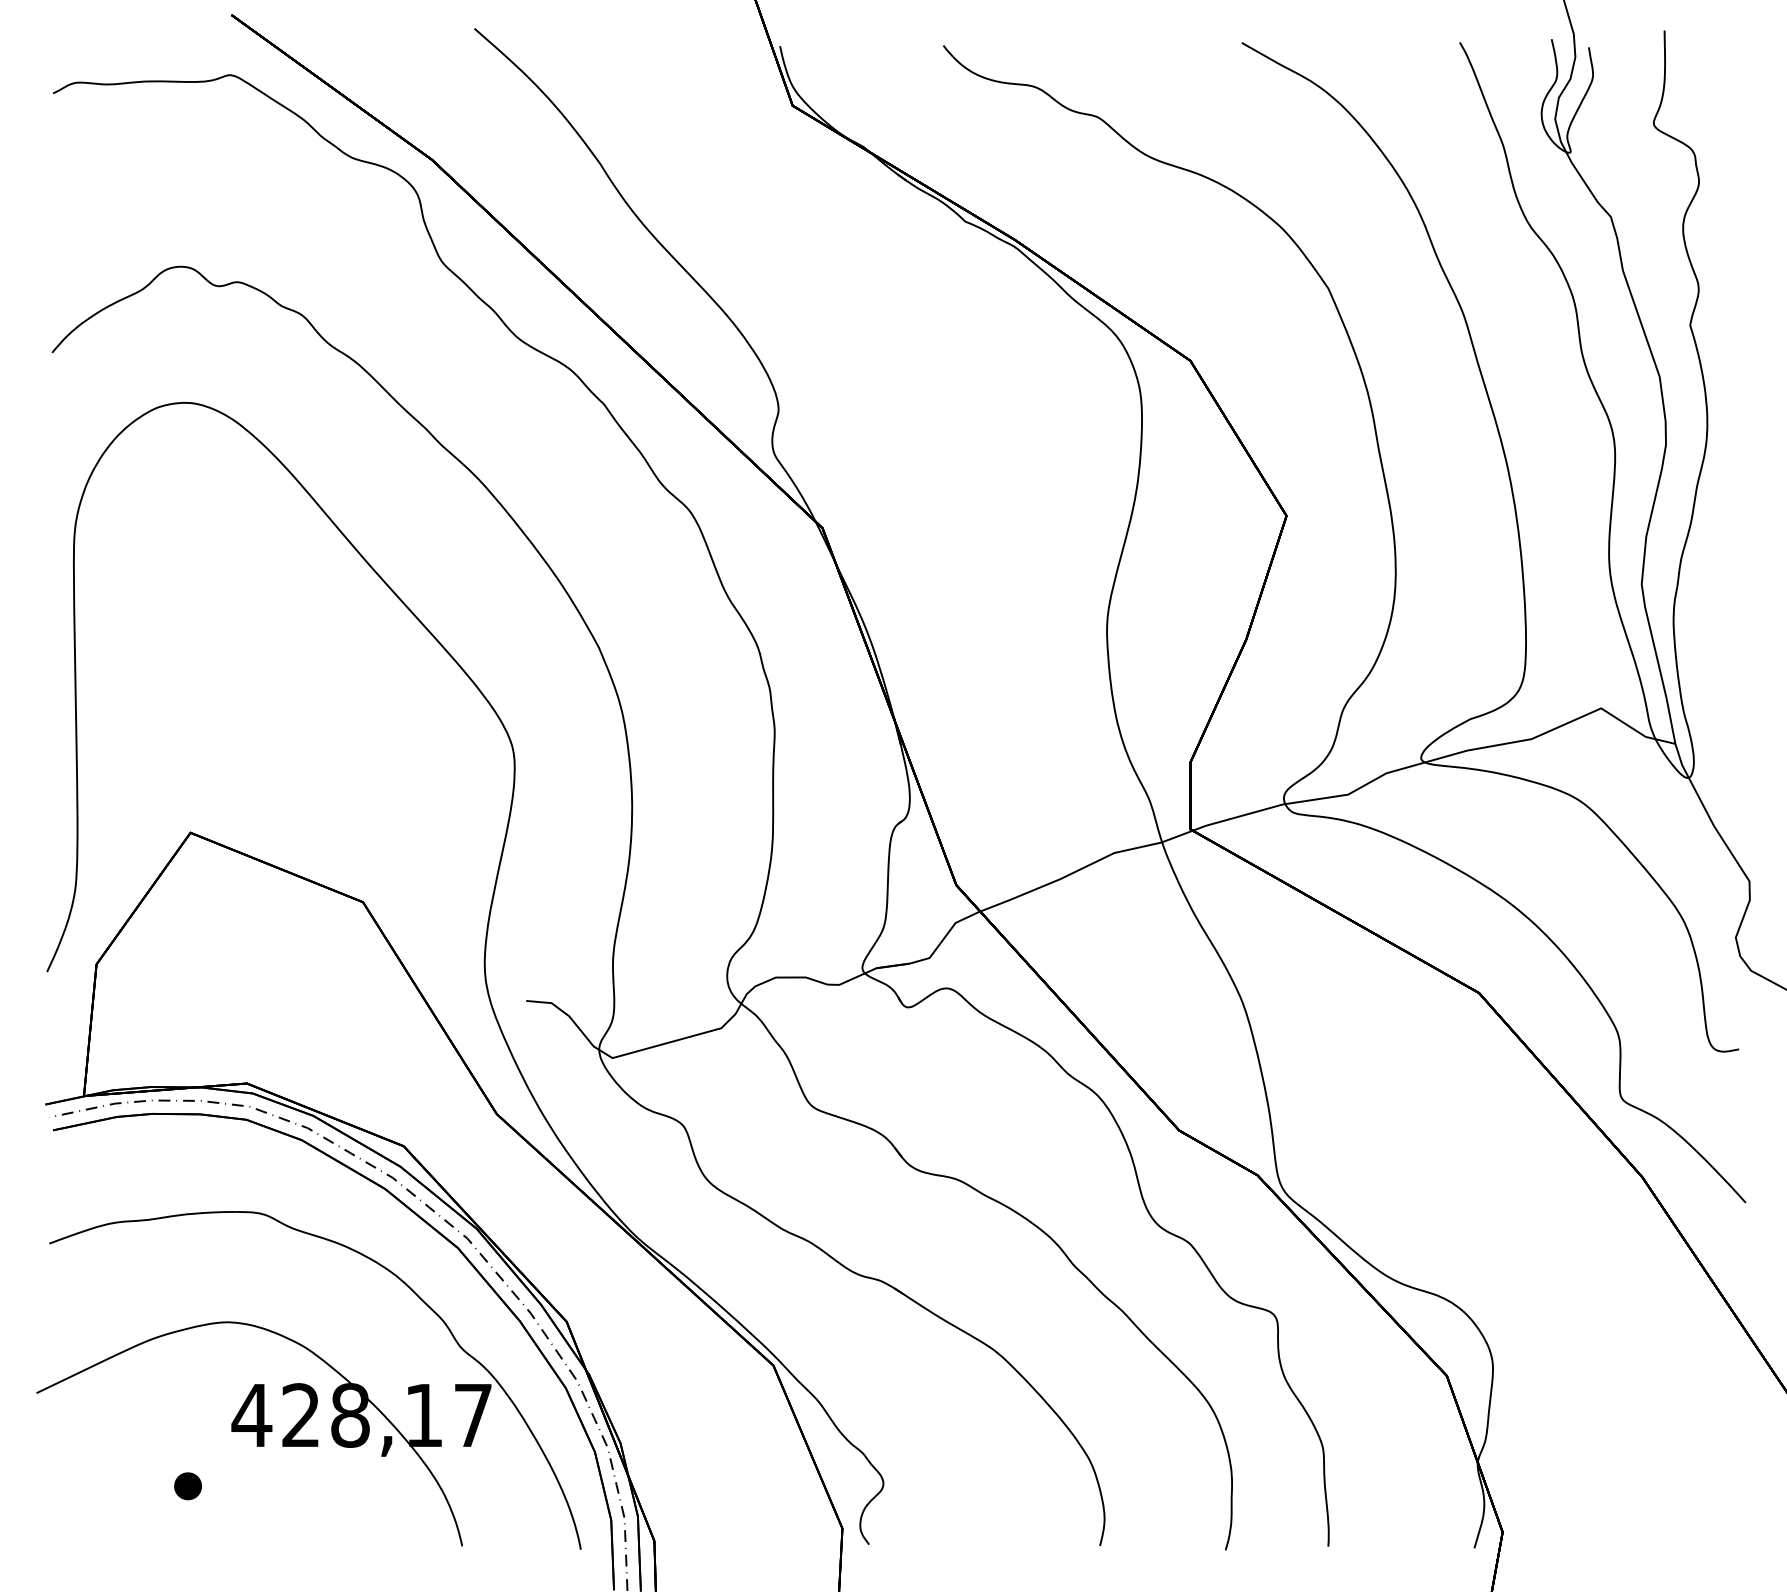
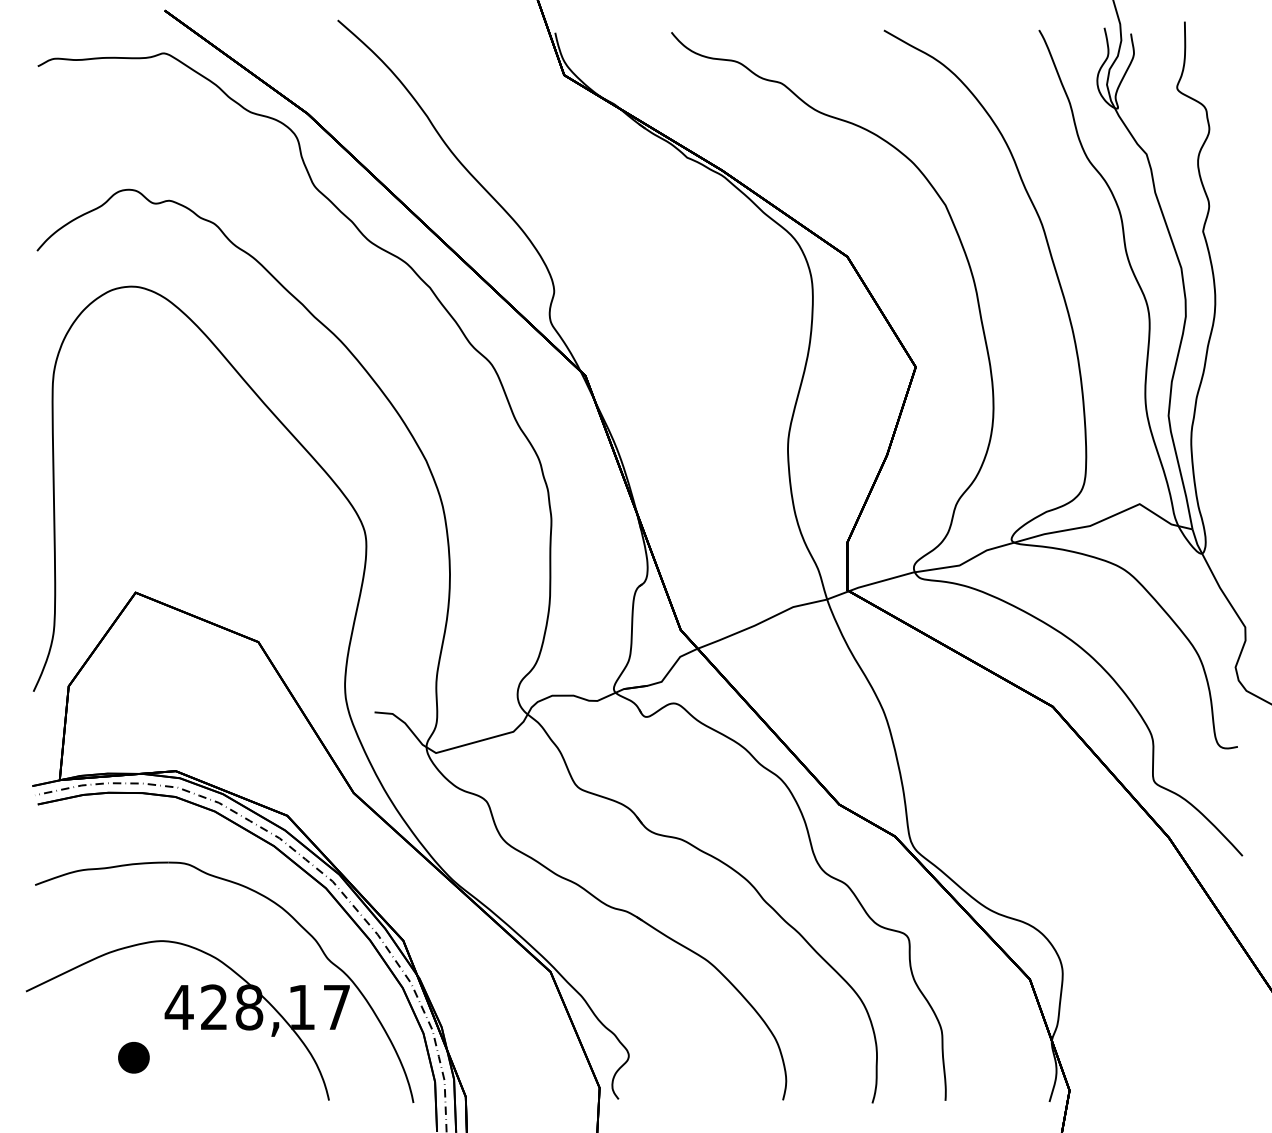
part: (187, 1486) -> (133, 1057), size x1.6

